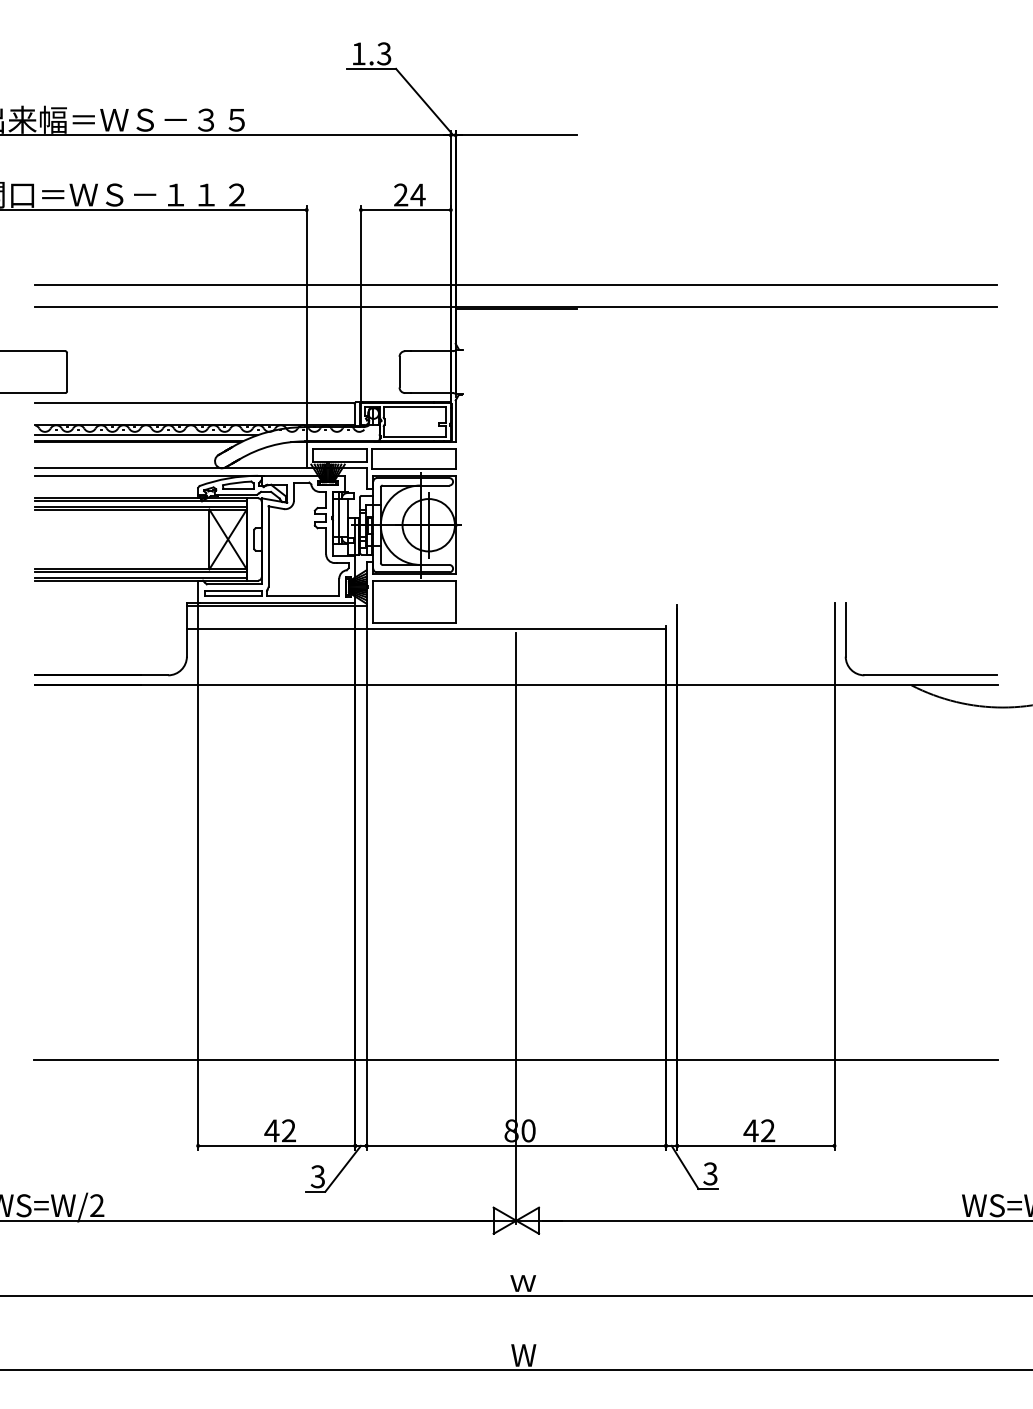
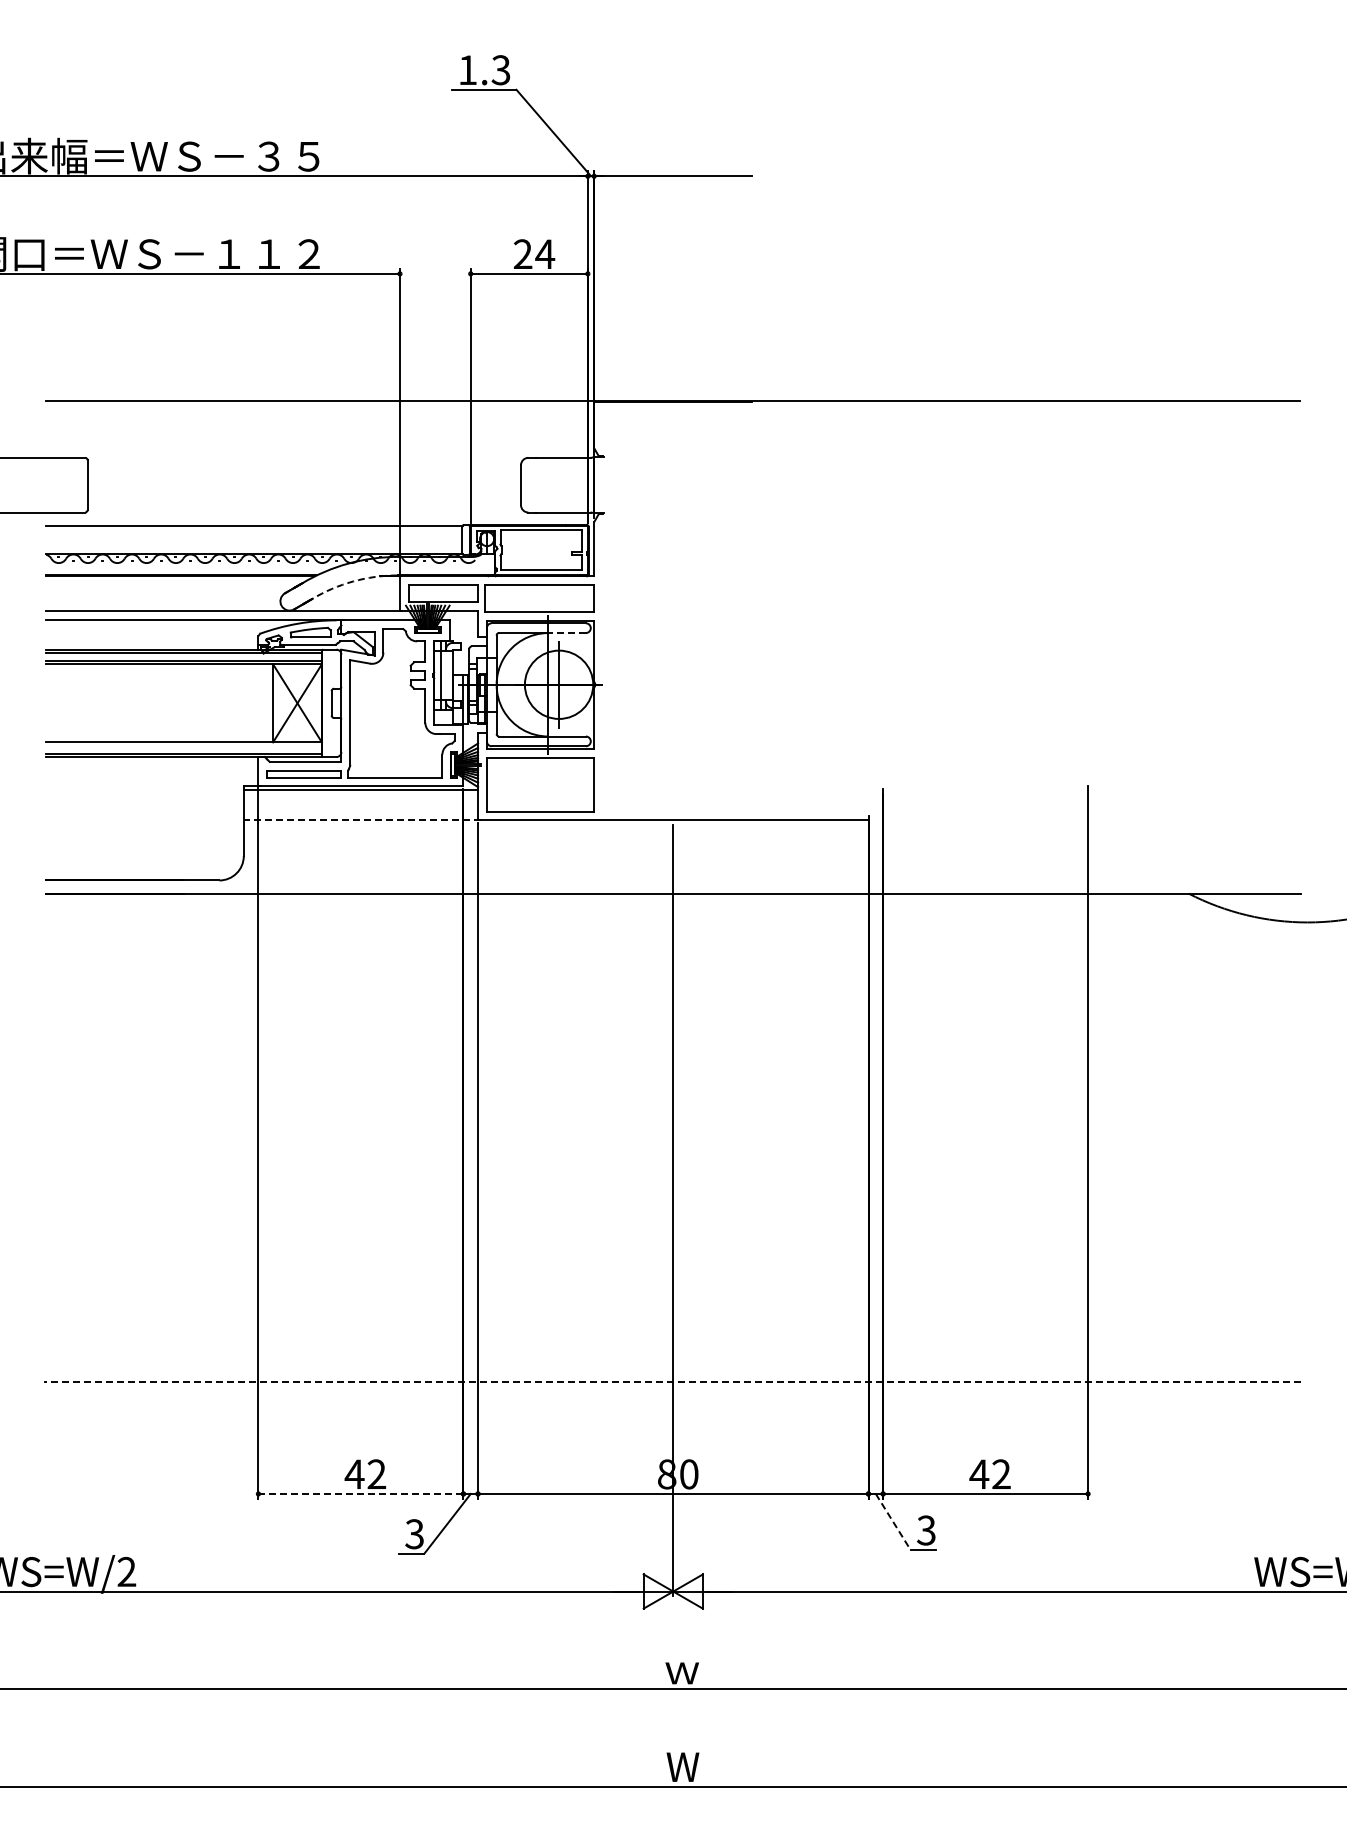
line: (515, 284) -> (672, 371), removed
line: (146, 435) -> (191, 567), removed
arc: (271, 446) -> (353, 581), solid -> dashed
line: (435, 485) -> (567, 633), solid -> dashed
line: (140, 571) -> (183, 745), removed
line: (277, 629) -> (361, 820), solid -> dashed
part: (920, 674) -> (1200, 879), removed
line: (514, 1059) -> (671, 1381), solid -> dashed
line: (277, 1145) -> (361, 1493), solid -> dashed
line: (685, 1167) -> (893, 1522), solid -> dashed

